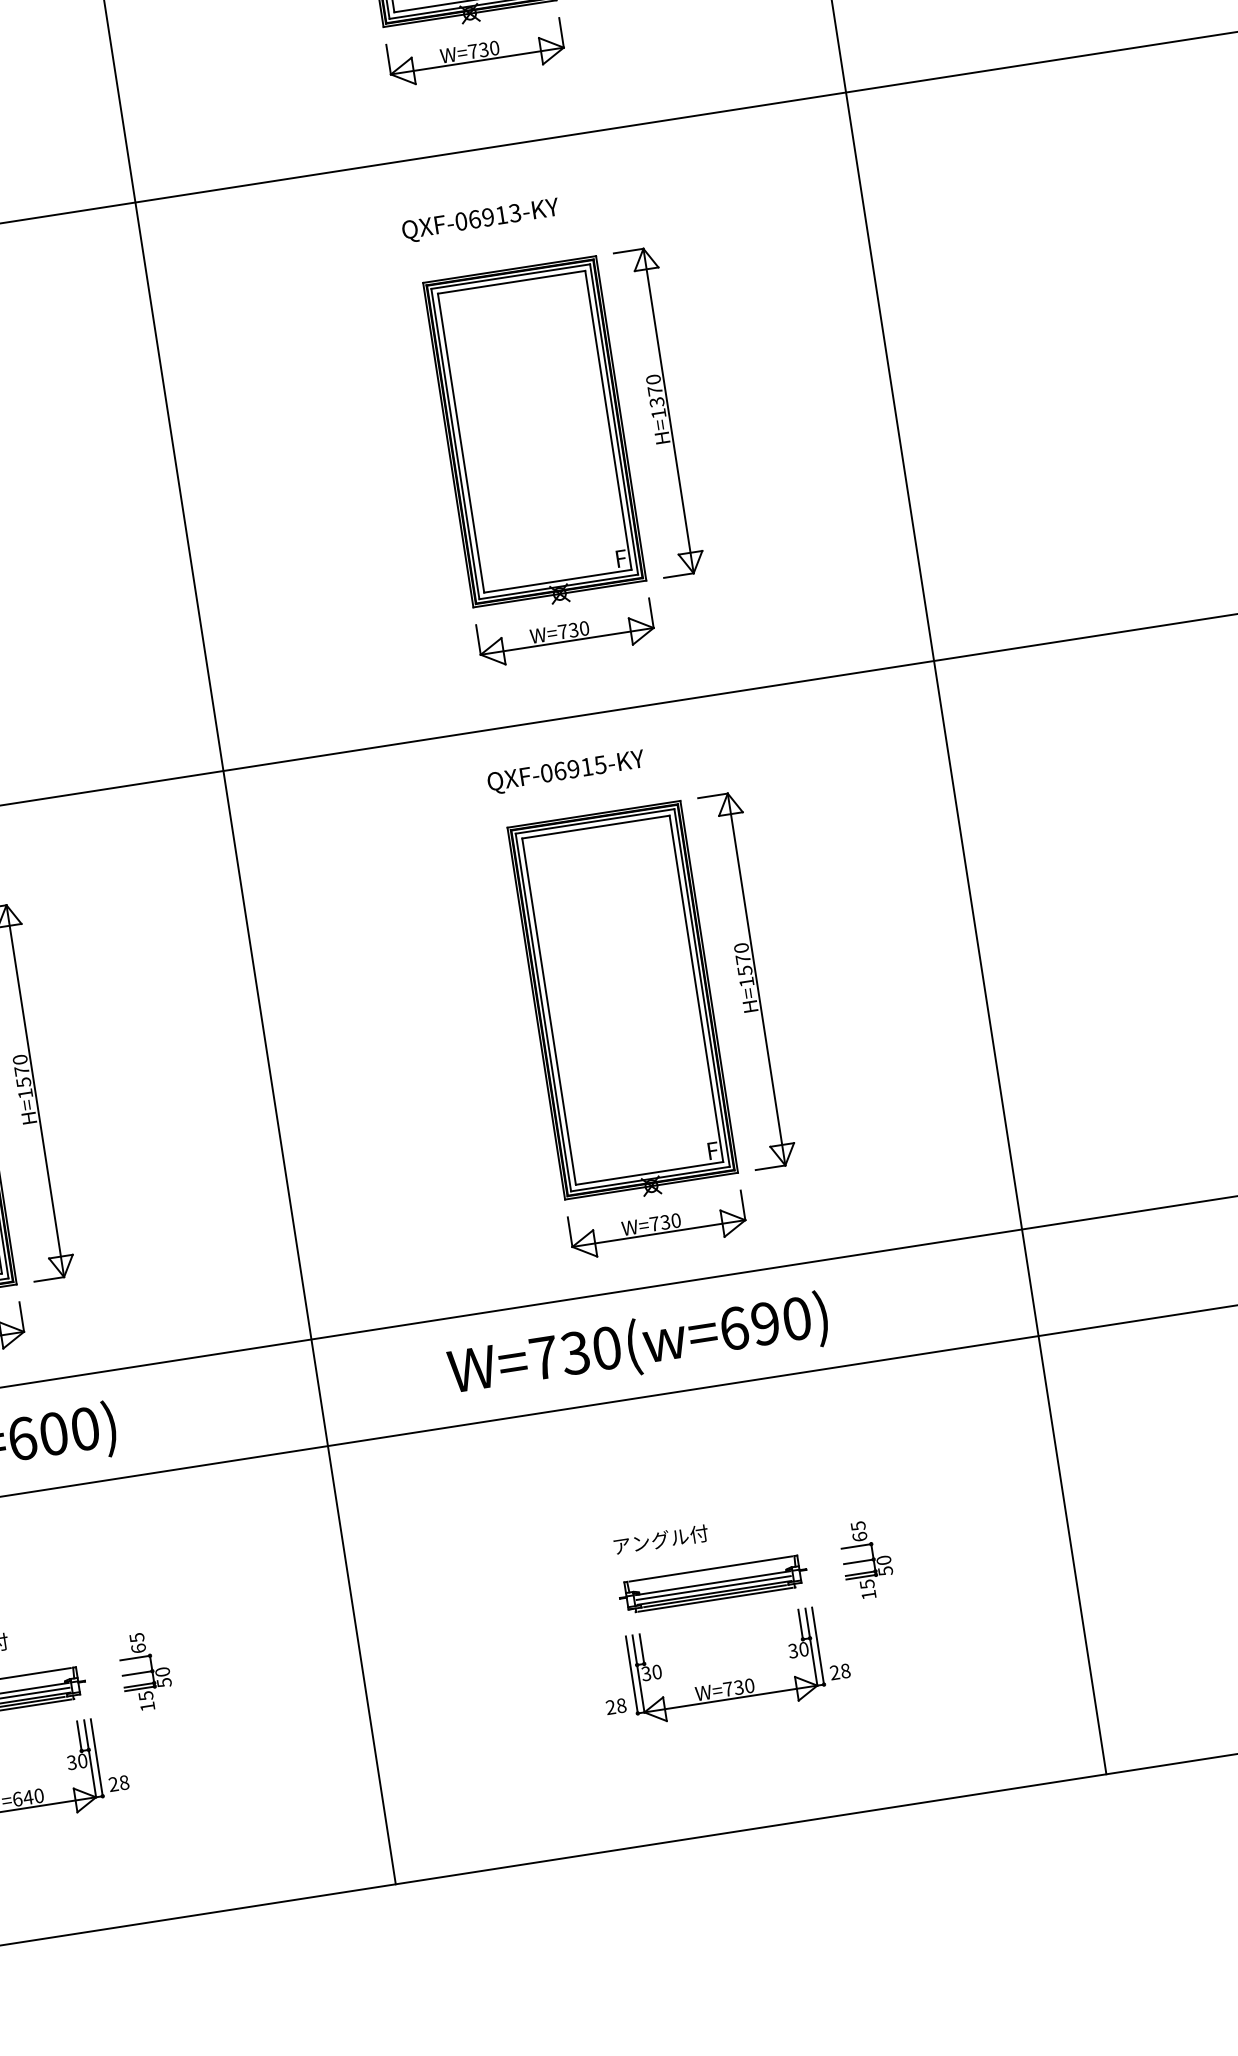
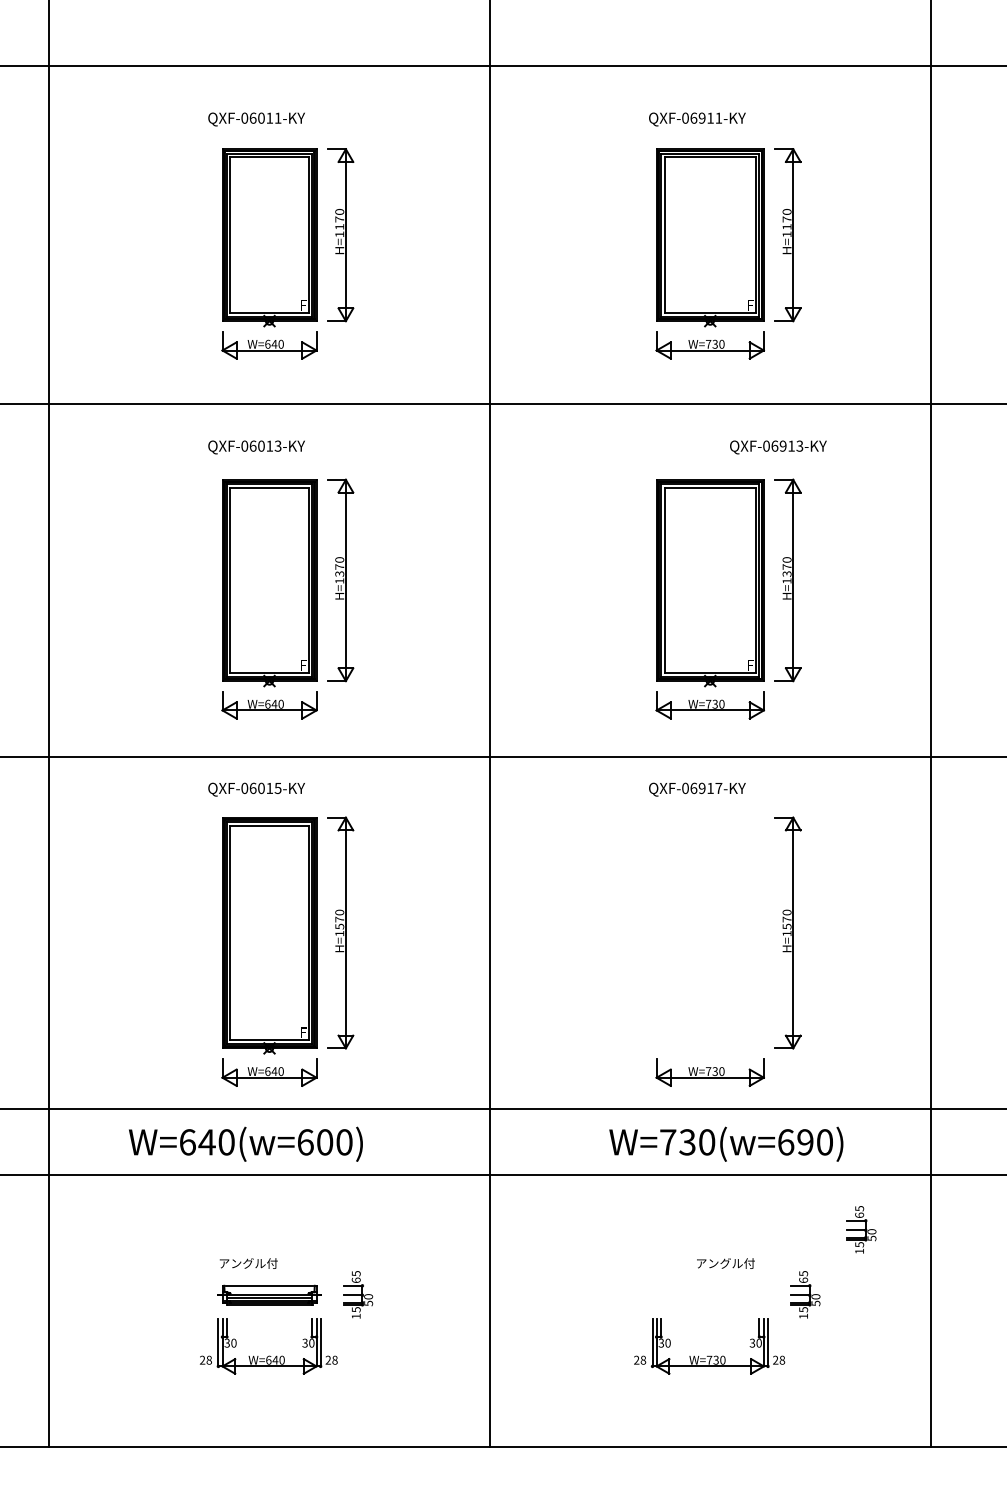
text: (480, 220) -> (778, 447), moved
text: (599, 765) -> (718, 788), QXF-06915-KY -> QXF-06917-KY
part: (623, 1004) -> (710, 935), removed
text: (638, 1345) -> (726, 1143), moved
part: (940, 1440) -> (861, 1229), added
text: (660, 1539) -> (725, 1263), moved
part: (713, 1582) -> (710, 1294), removed

